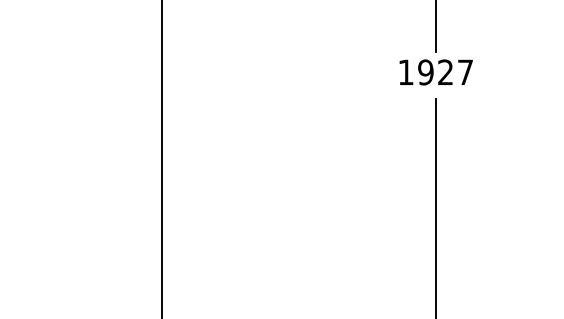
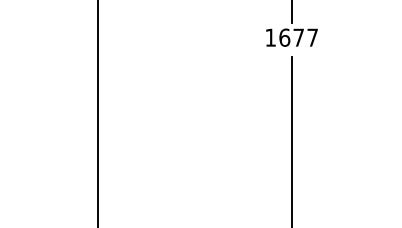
text: (435, 72) -> (291, 37), 1927 -> 1677

